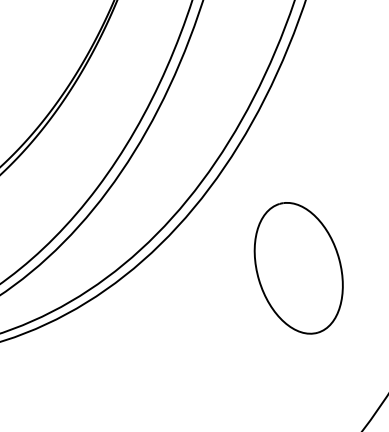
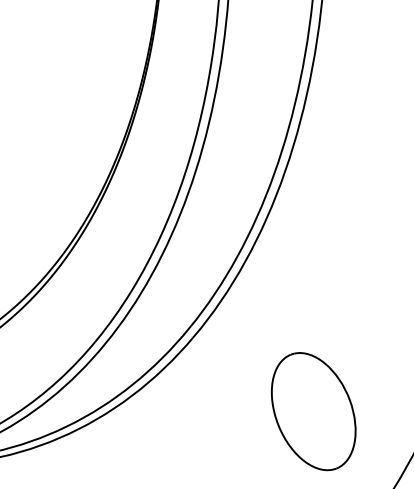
part: (298, 268) -> (313, 411), moved

